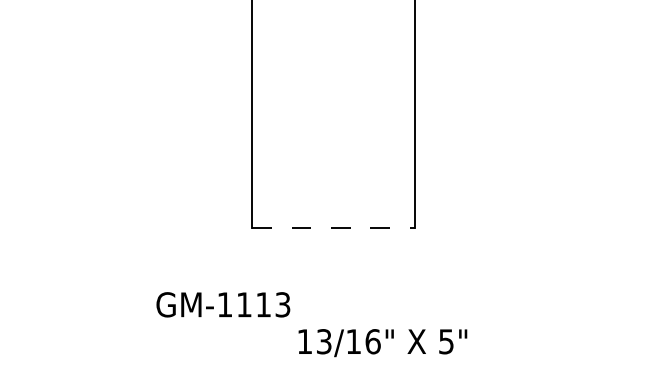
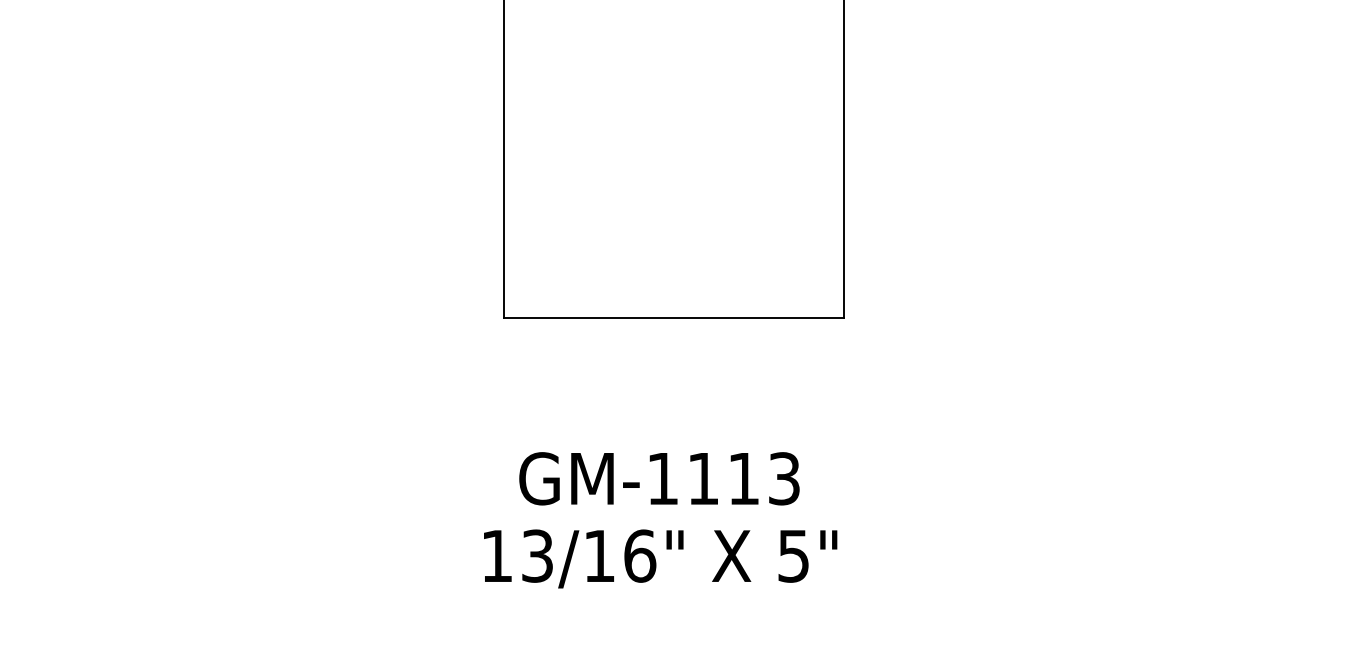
line: (333, 228) -> (674, 318), dashed -> solid
text: (223, 304) -> (659, 478), moved
text: (382, 343) -> (659, 559), moved

